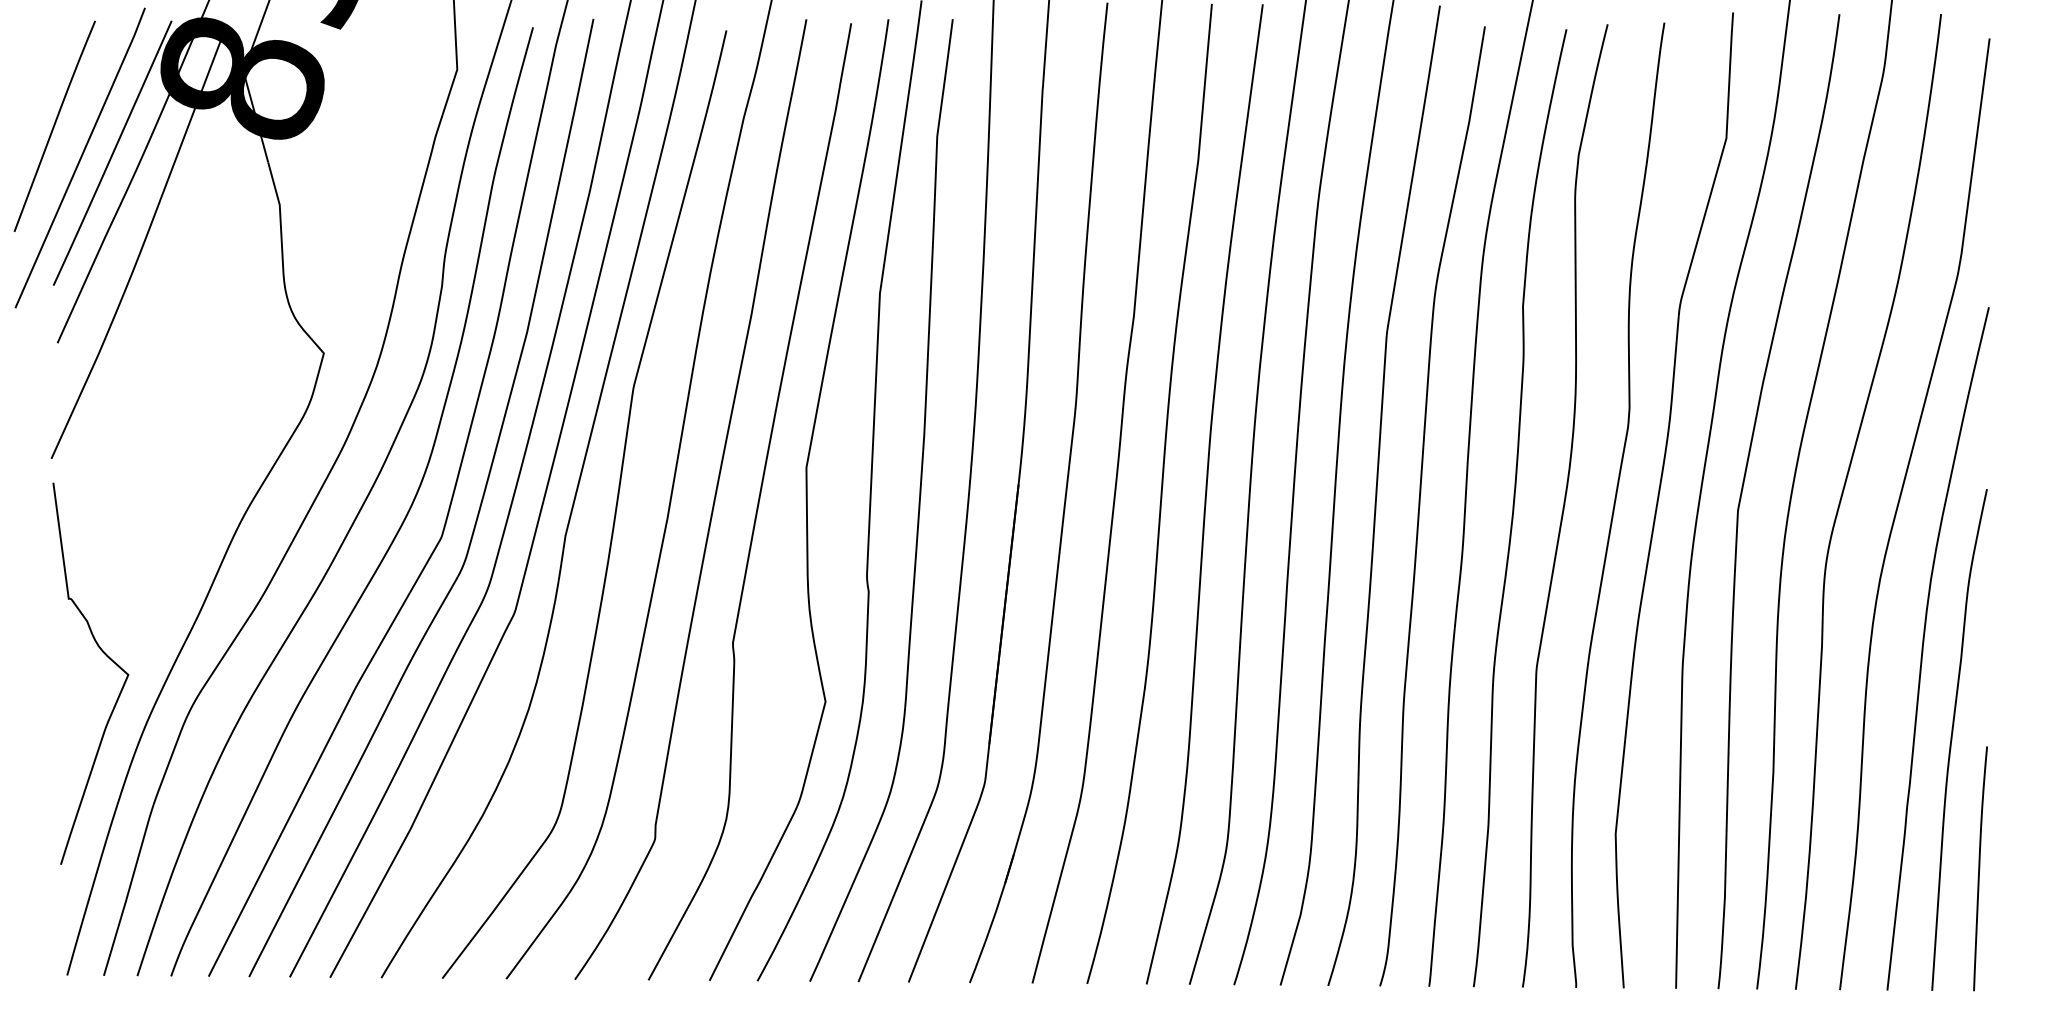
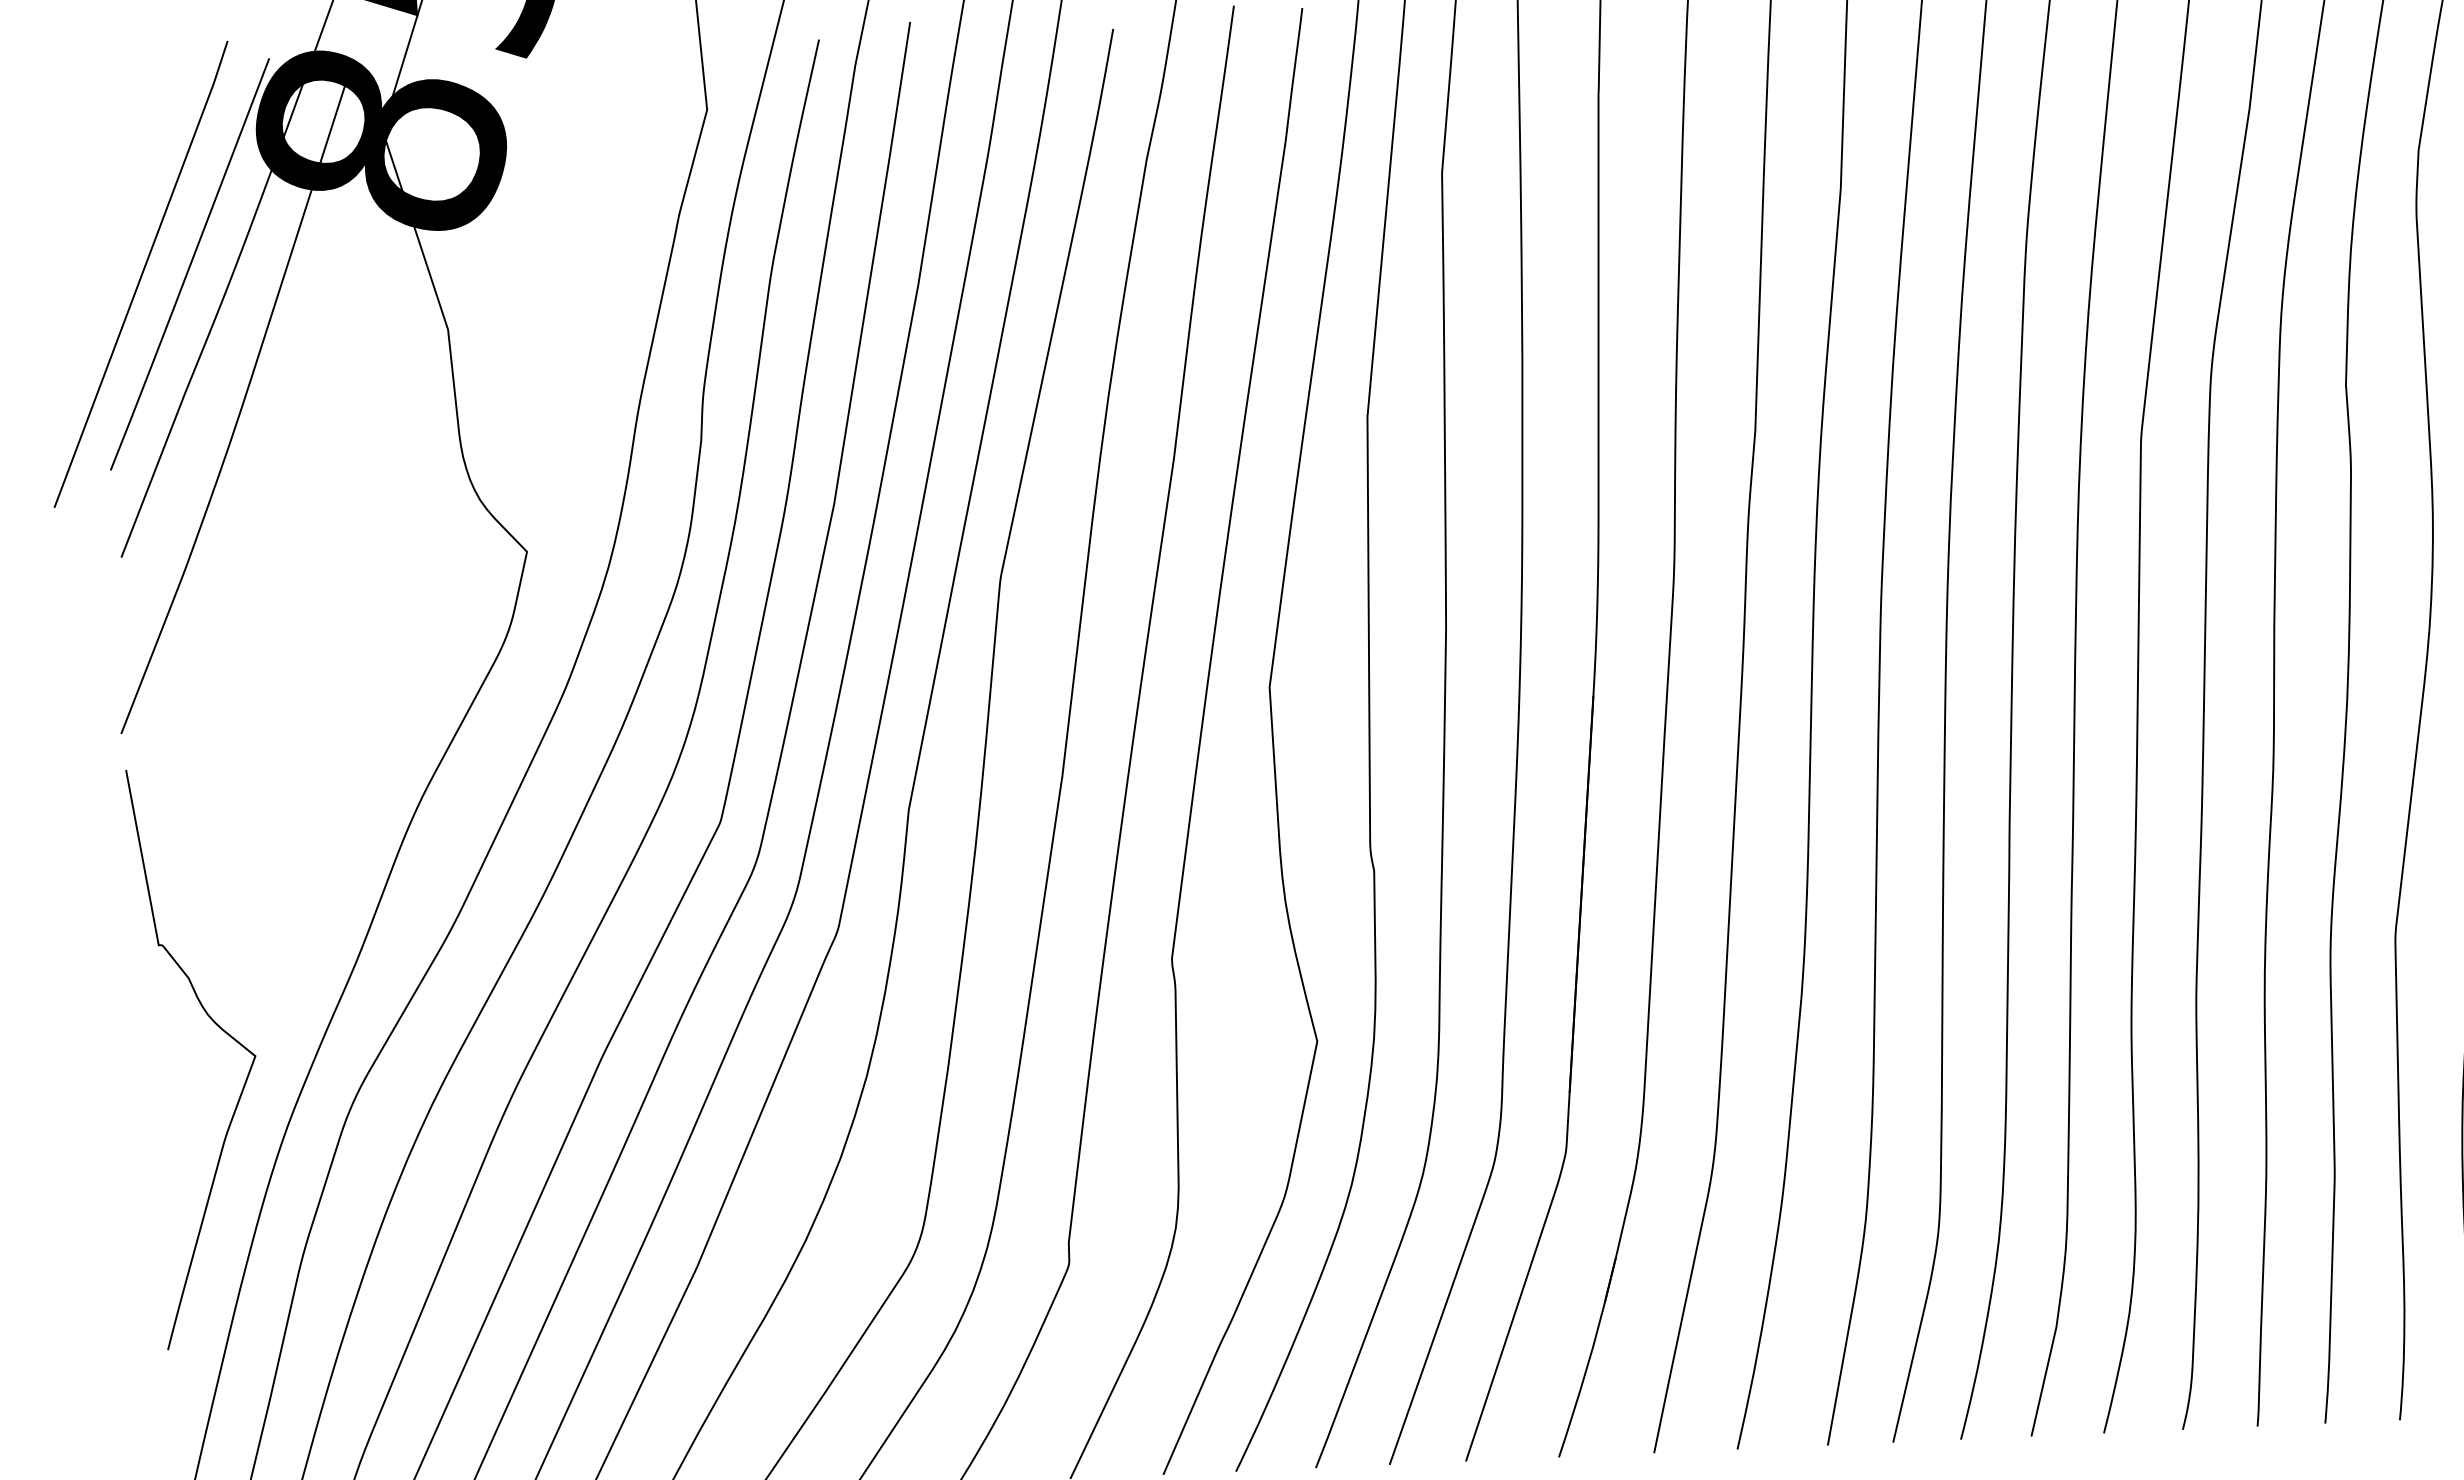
curve: (54, 125) -> (99, 226), removed

